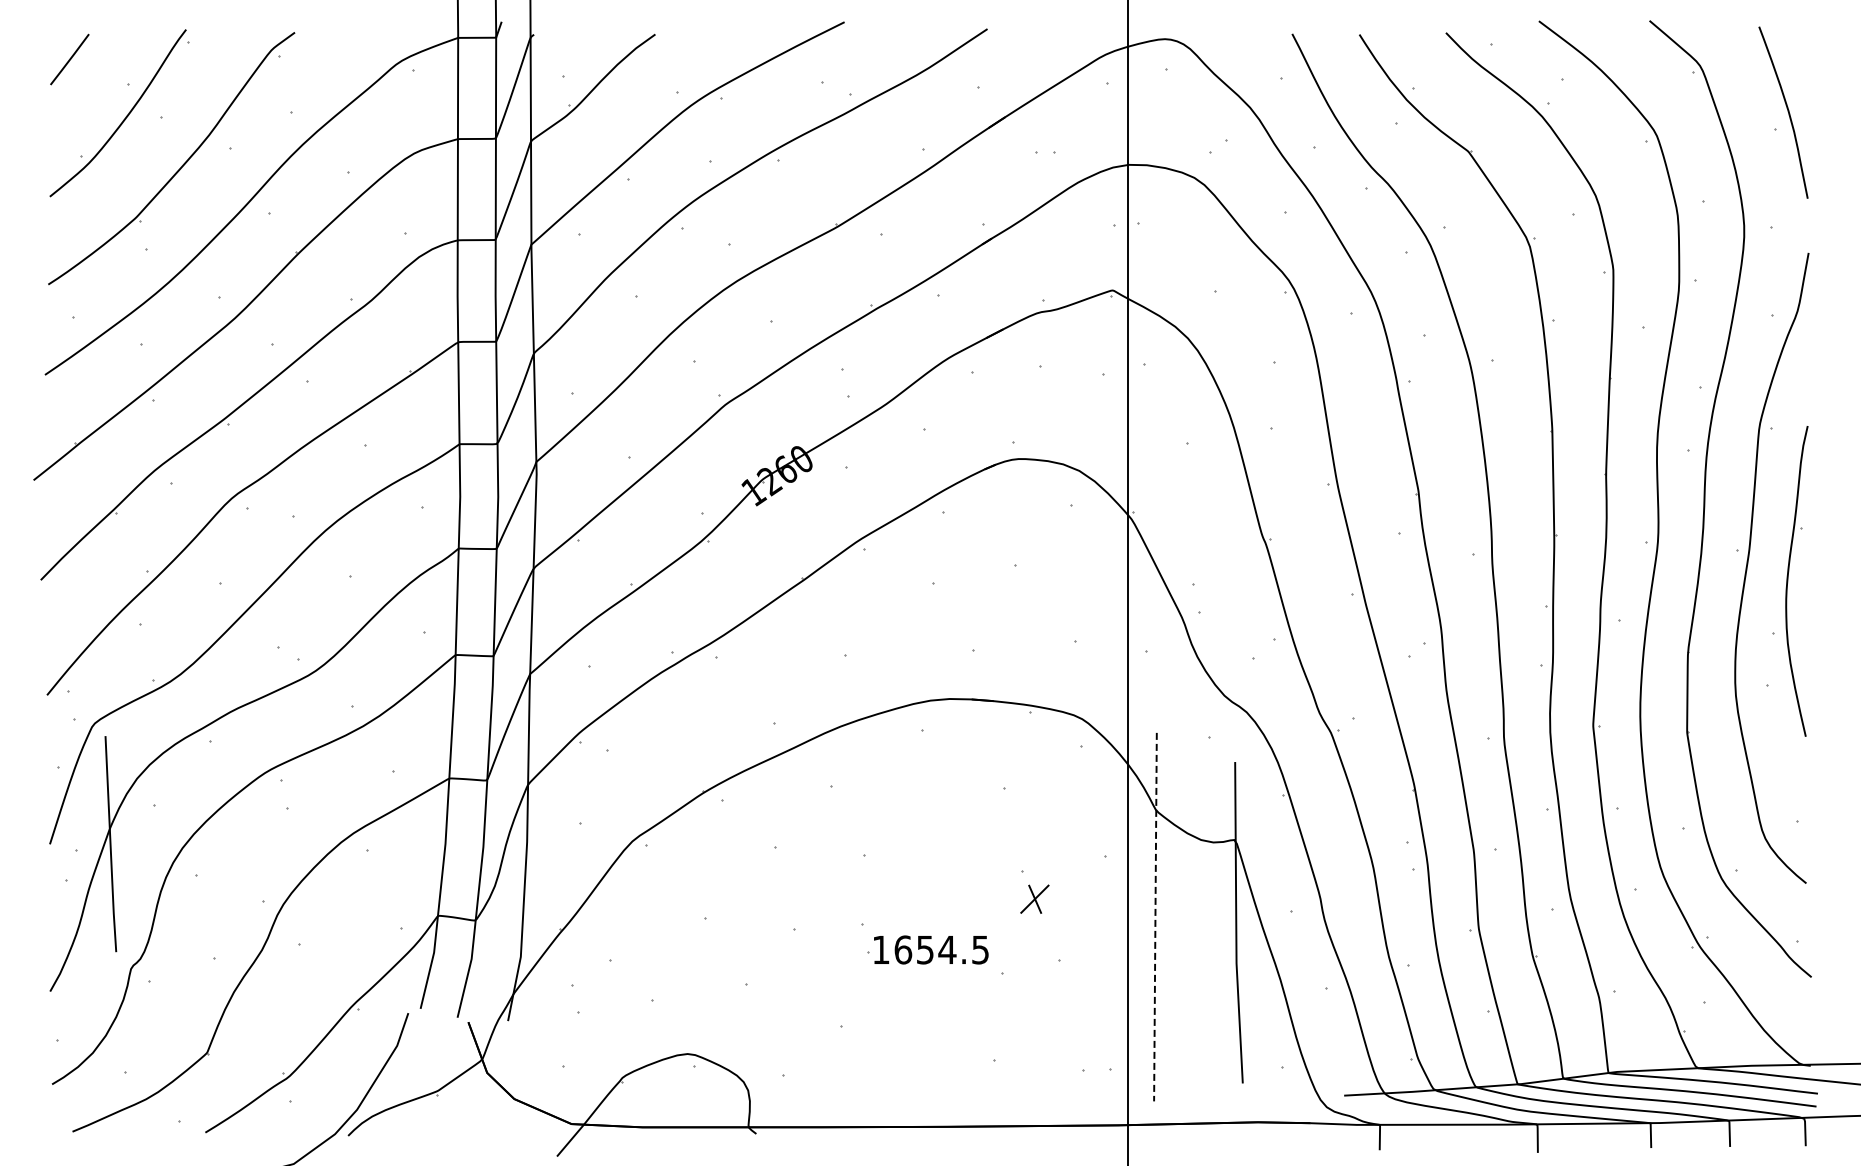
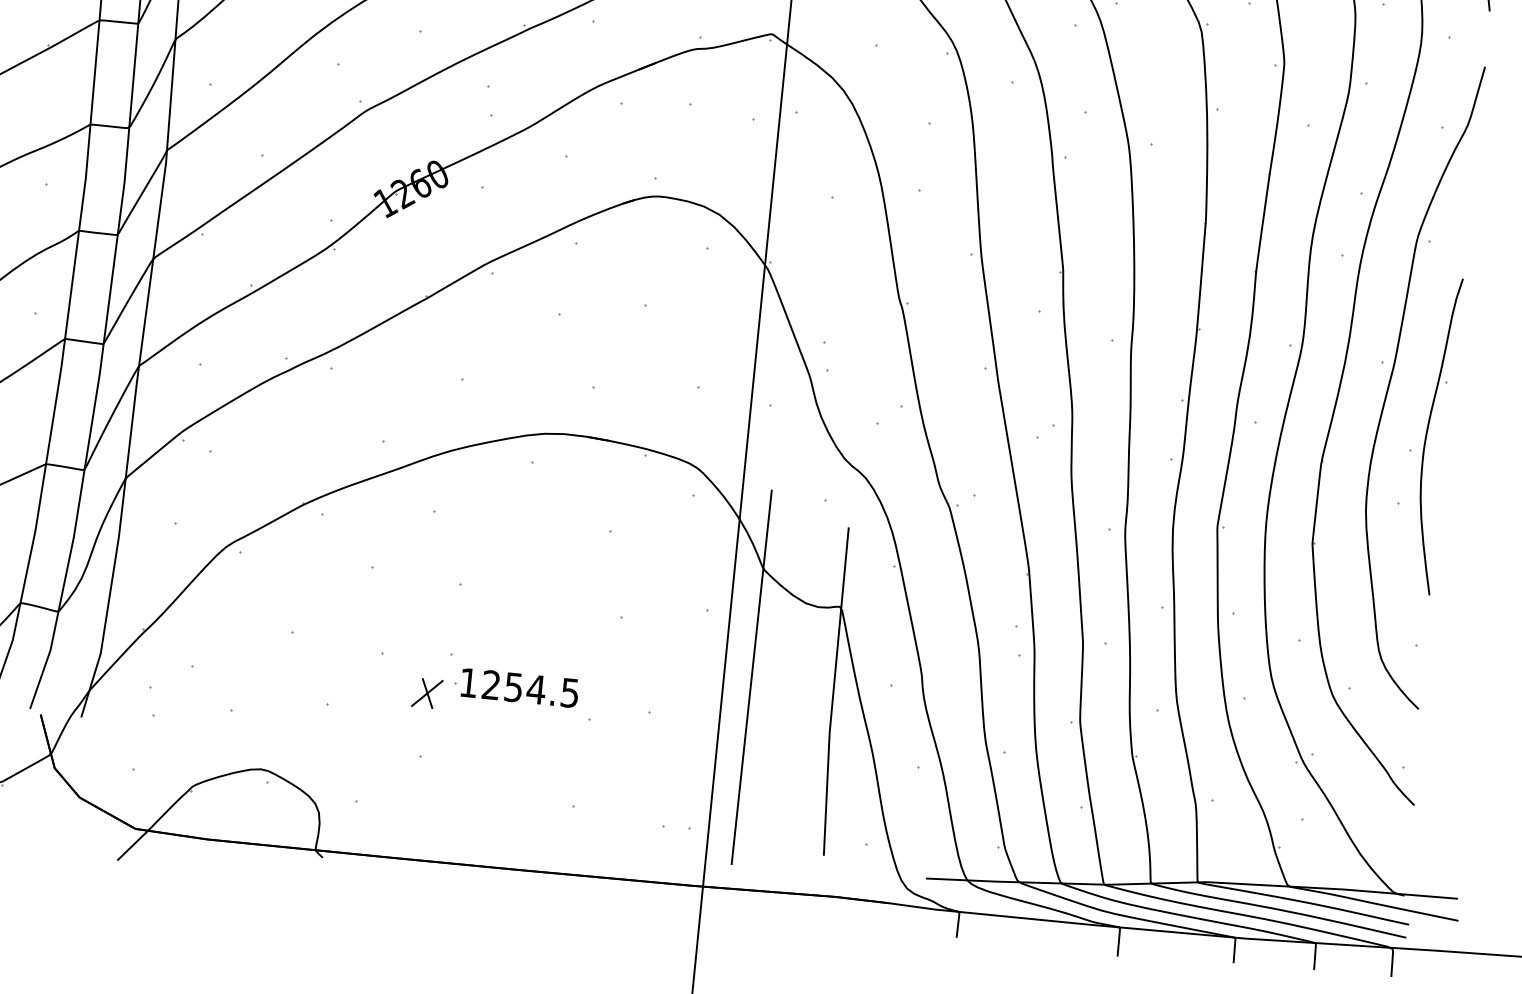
part: (1788, 581) -> (1427, 435), moved
part: (1034, 898) -> (426, 692), moved
line: (1155, 918) -> (751, 678), dashed -> solid
text: (903, 949) -> (491, 684), 1654.5 -> 1254.5

